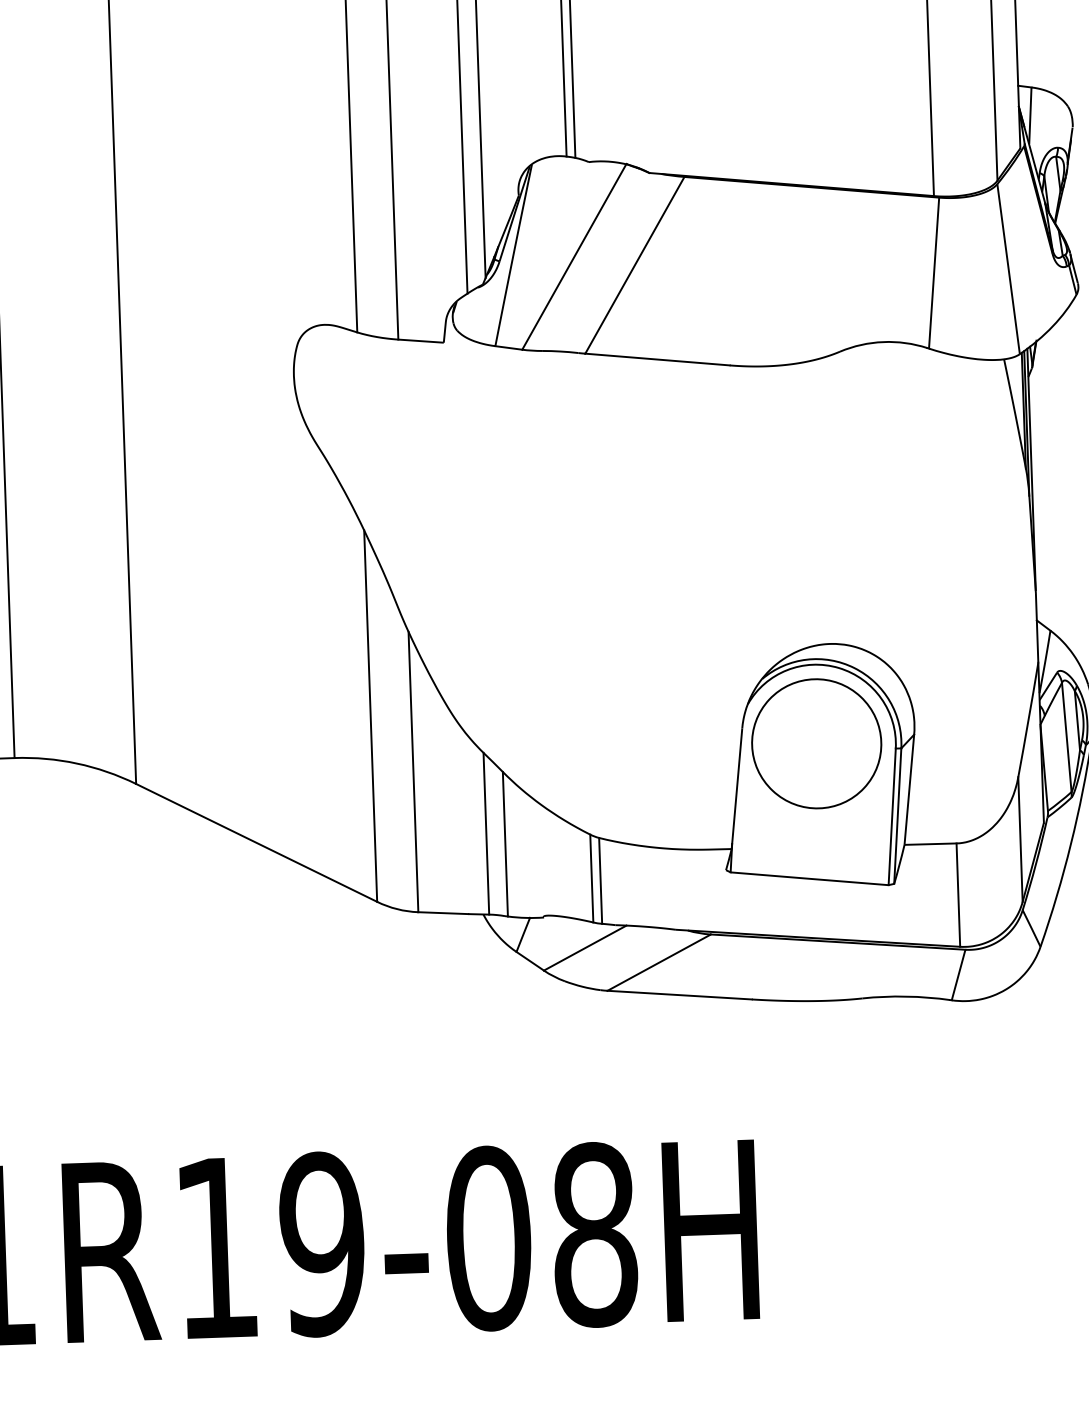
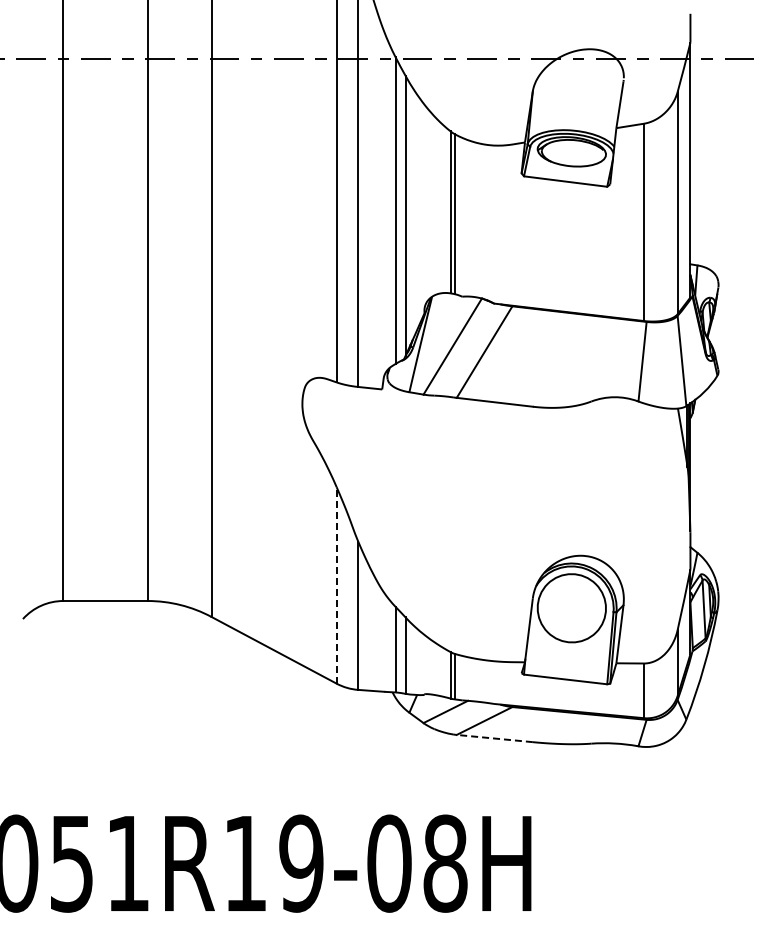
line: (370, 714) -> (336, 584), solid -> dashed
line: (679, 995) -> (494, 738), solid -> dashed

